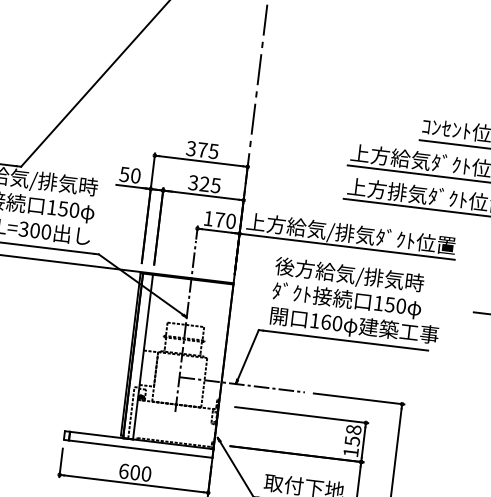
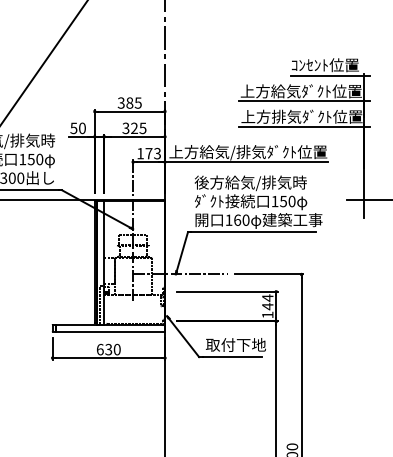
text: (202, 149) -> (129, 102), 375 -> 385
text: (231, 221) -> (157, 153), 170 -> 173
text: (352, 435) -> (267, 302), 158 -> 144
text: (134, 472) -> (108, 349), 600 -> 630

